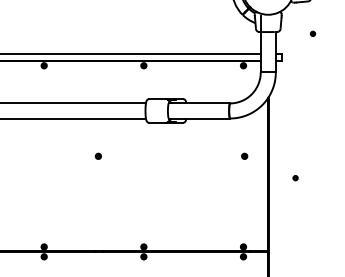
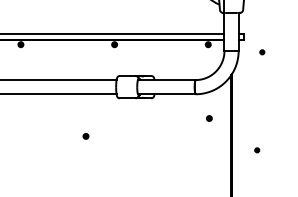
part: (312, 33) -> (261, 51), moved
part: (97, 155) -> (85, 135), moved
part: (244, 155) -> (209, 117), moved

